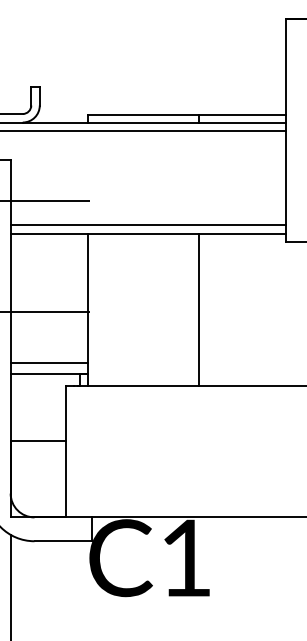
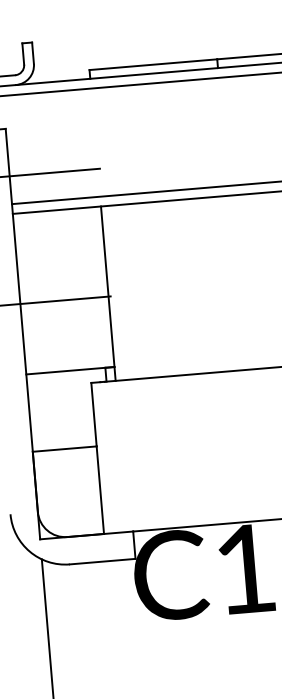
line: (198, 309) -> (235, 282), removed
line: (48, 362) -> (68, 357), removed

